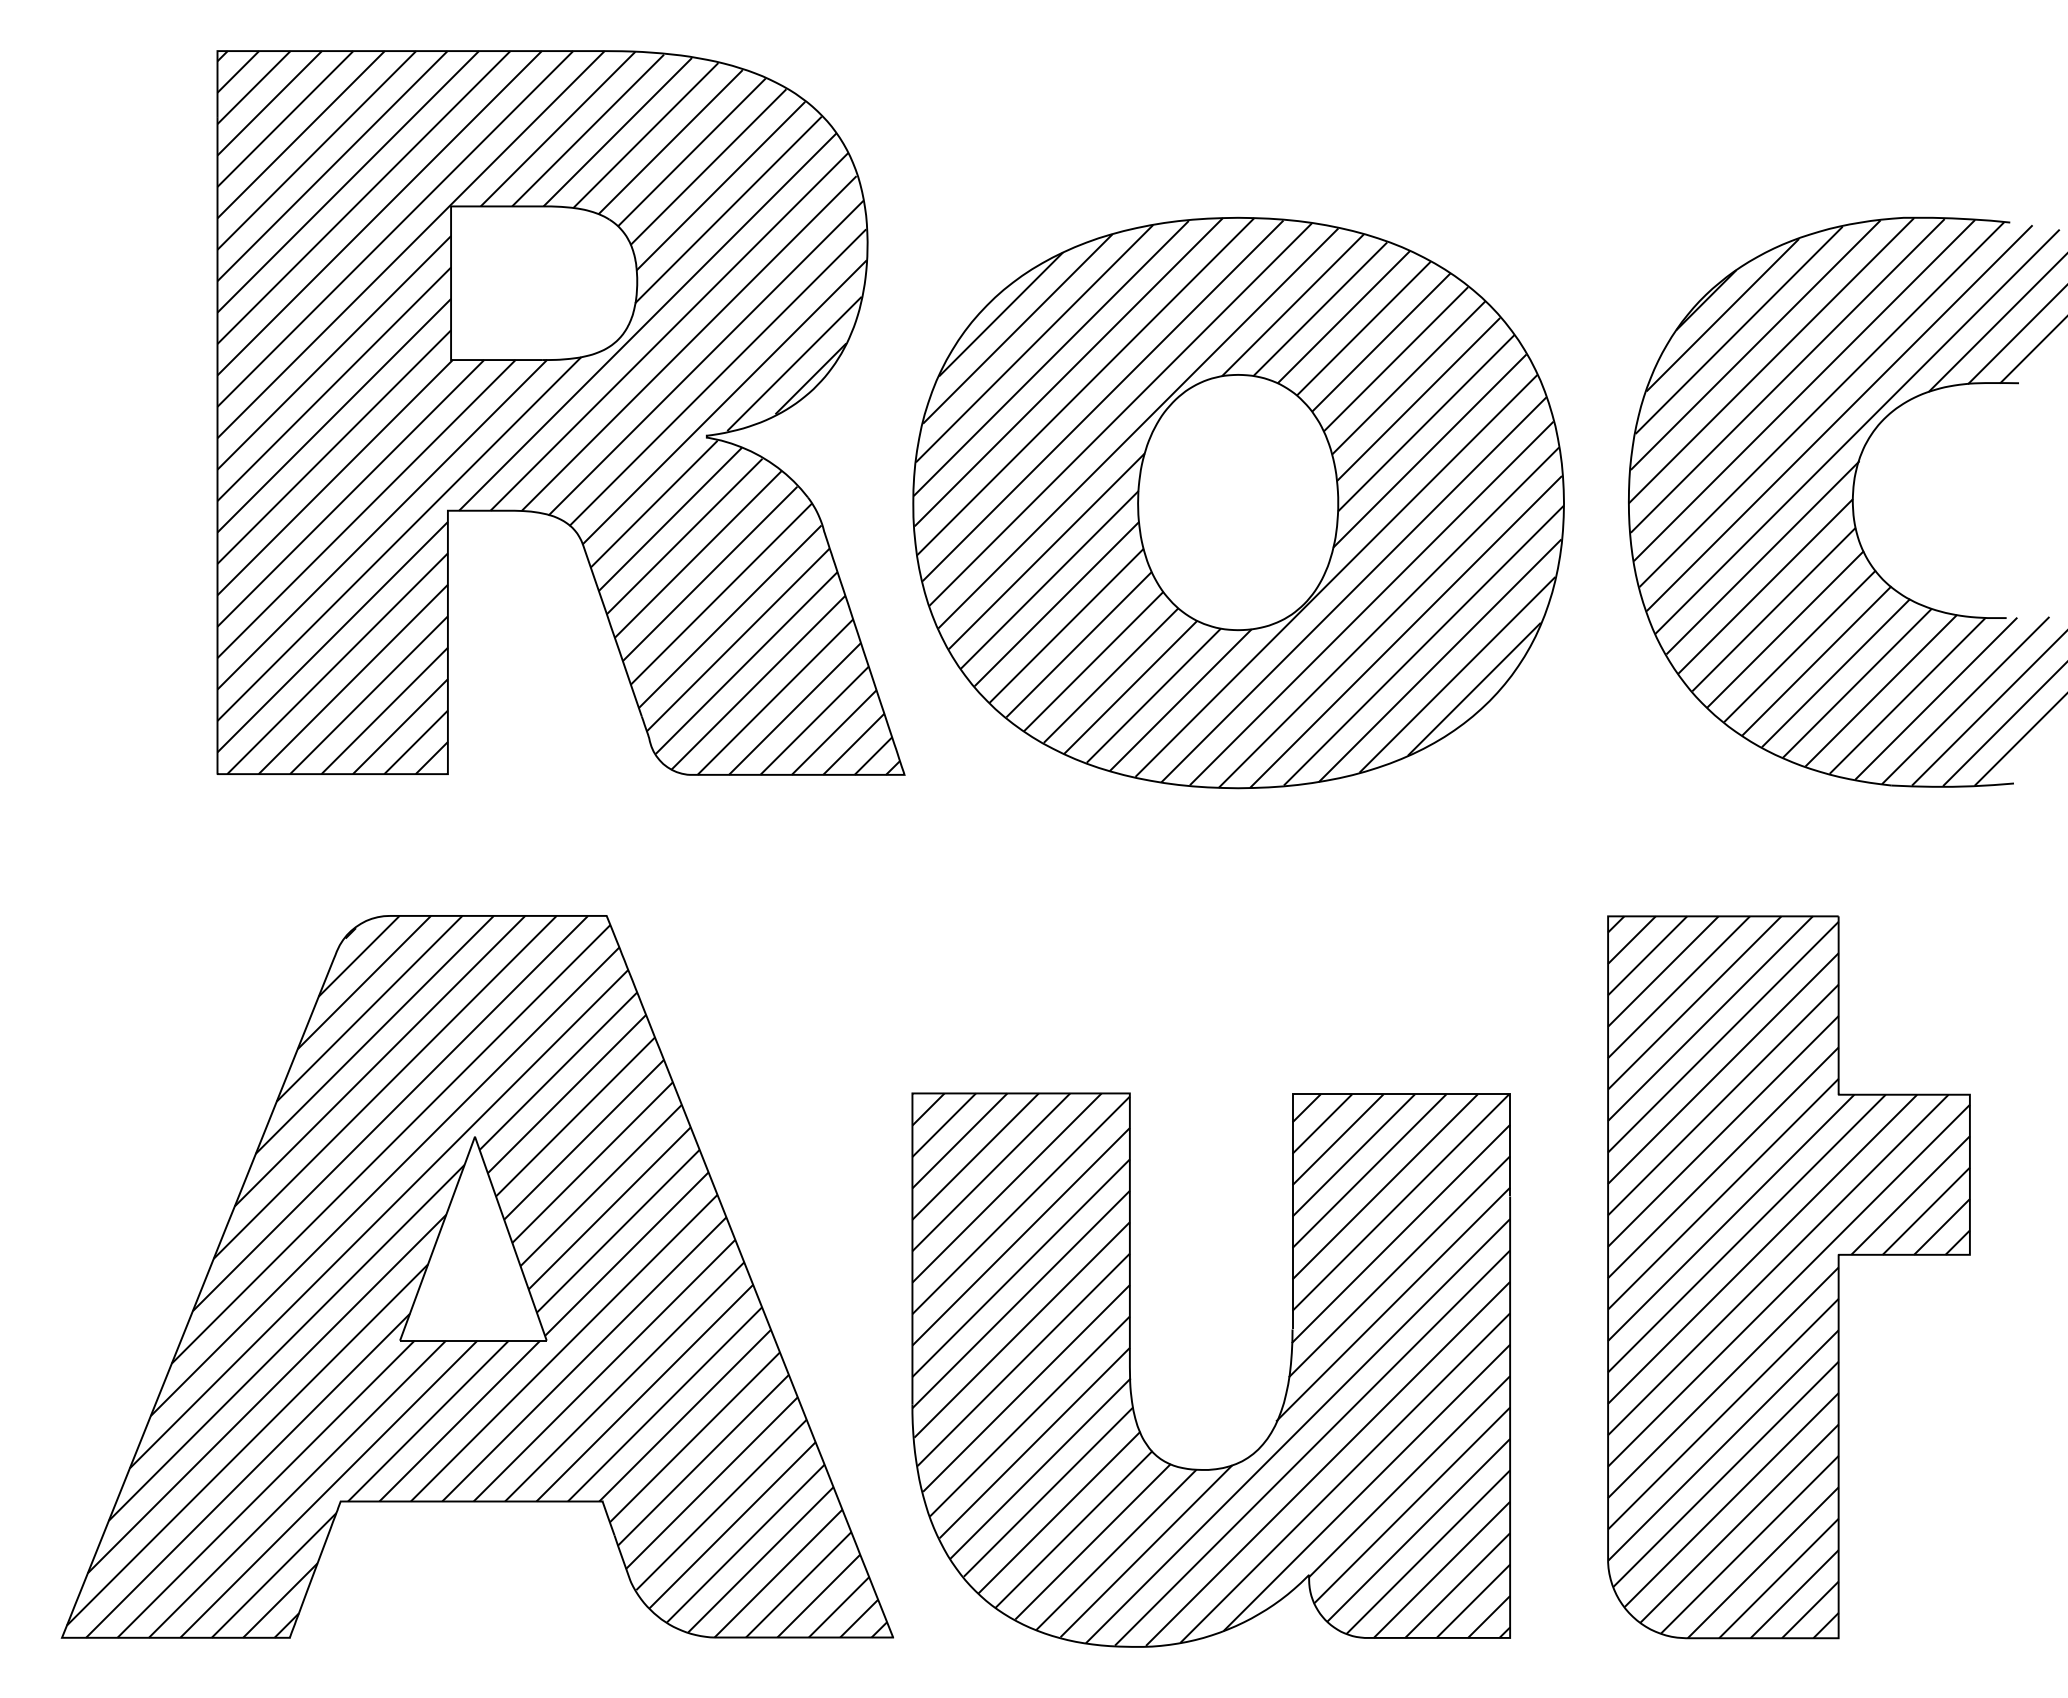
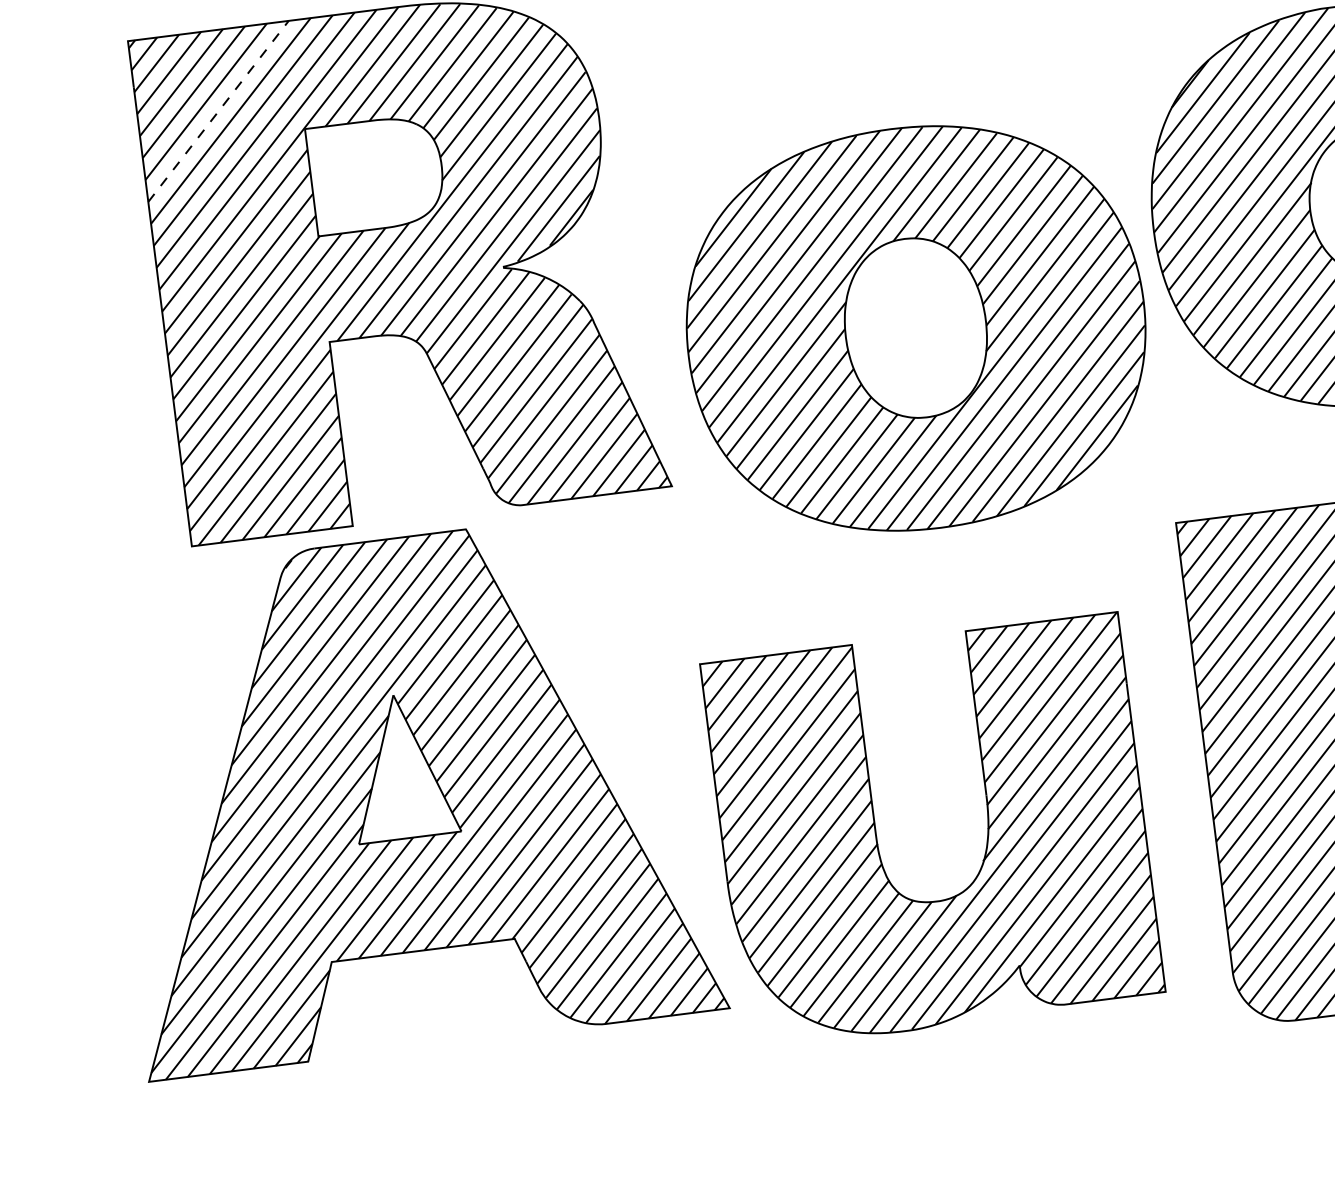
line: (332, 166) -> (218, 111), solid -> dashed
part: (1238, 502) -> (916, 328), moved
part: (476, 1276) -> (406, 792), moved
part: (1286, 1386) -> (987, 835), moved

